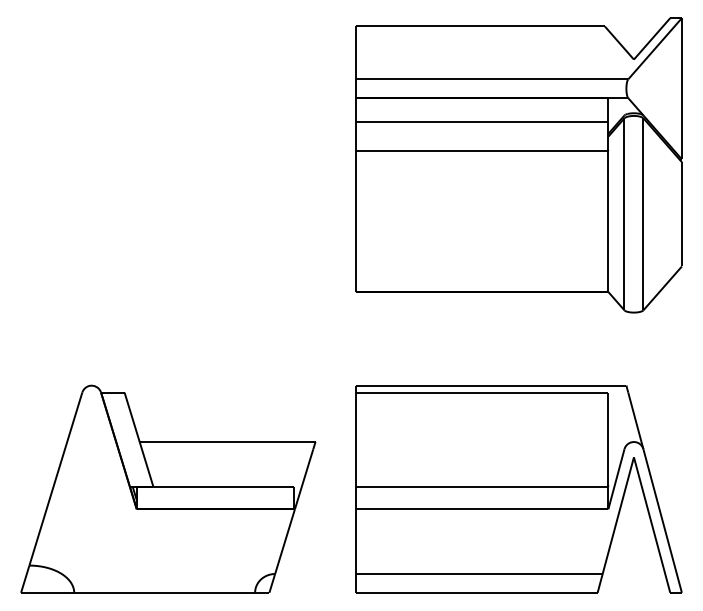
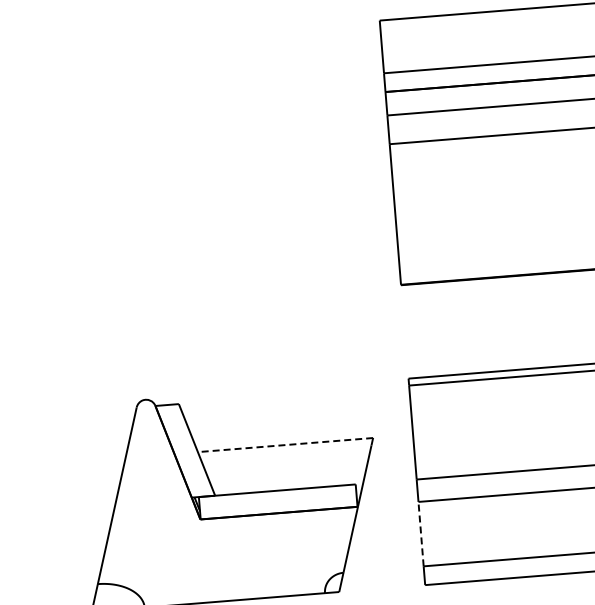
line: (227, 442) -> (285, 445), solid -> dashed
line: (355, 541) -> (420, 533), solid -> dashed

